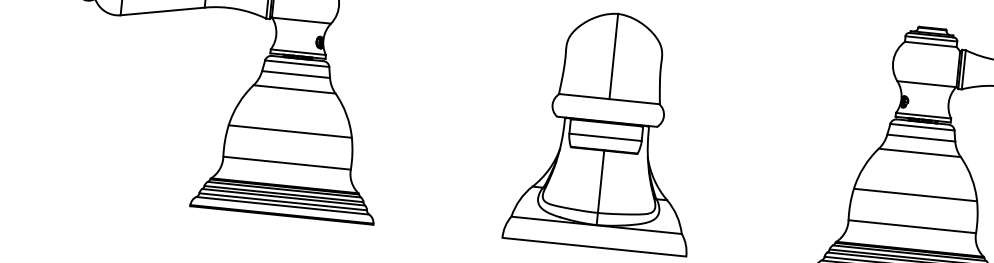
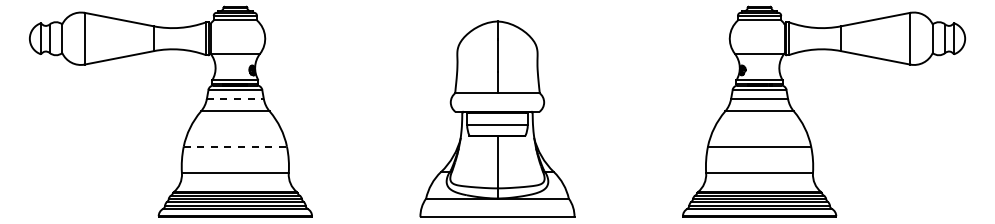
line: (296, 74) -> (235, 98), solid -> dashed
line: (290, 131) -> (235, 146), solid -> dashed

